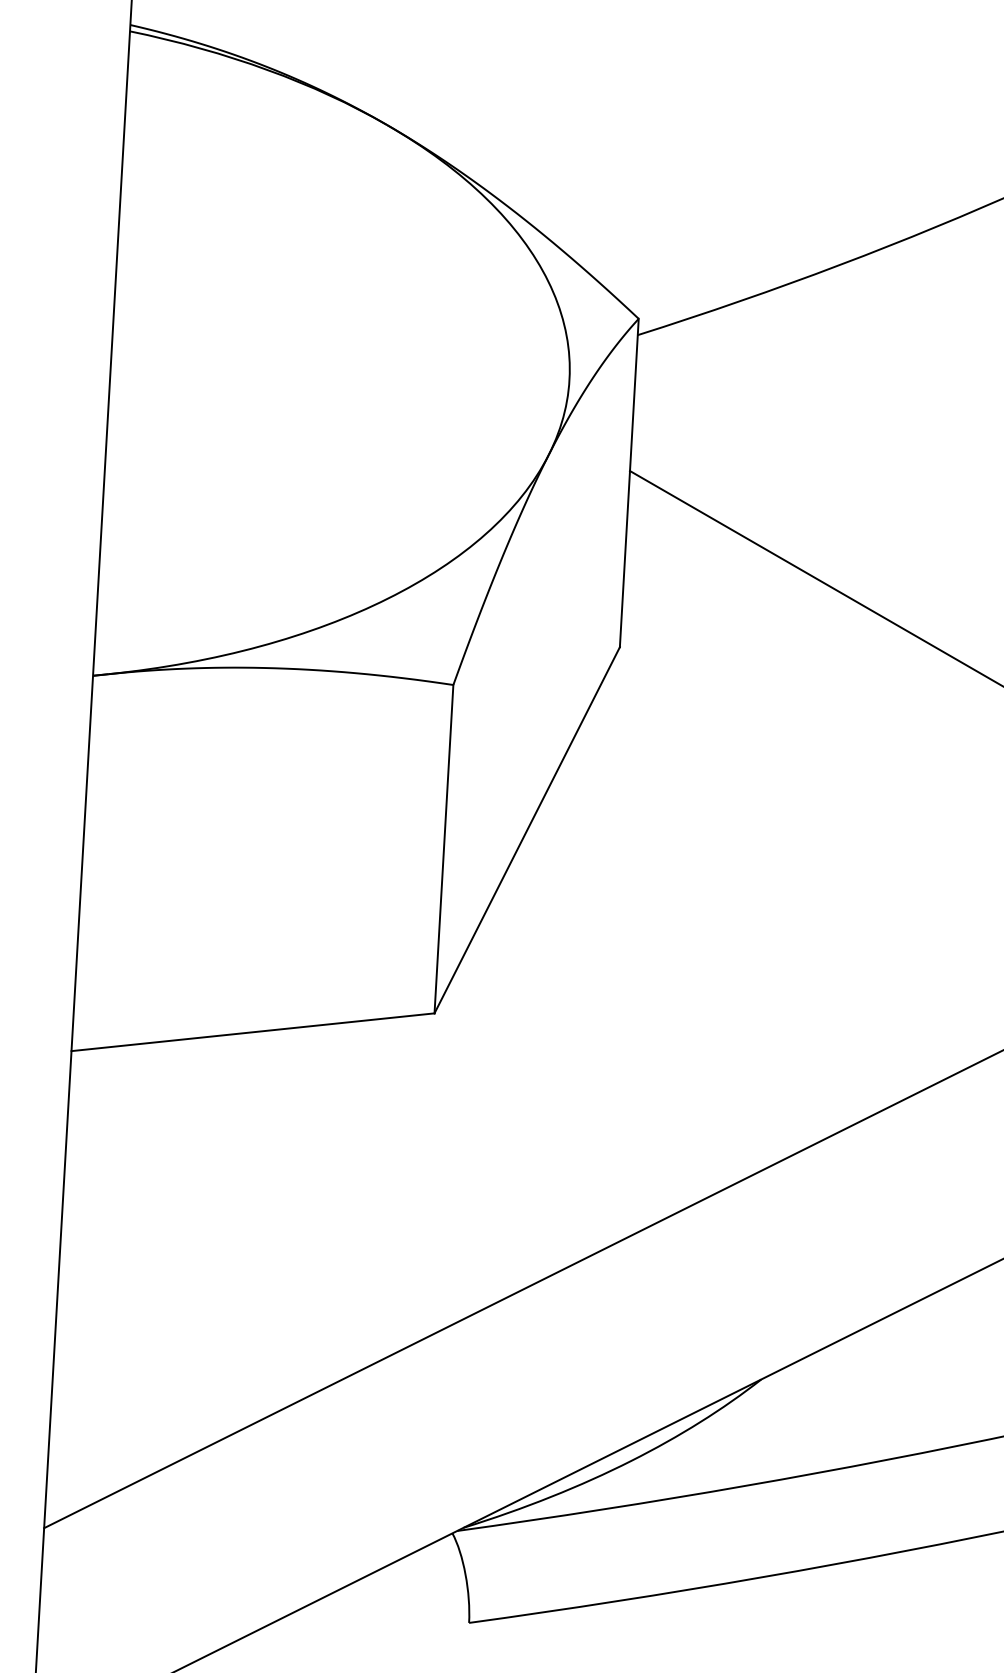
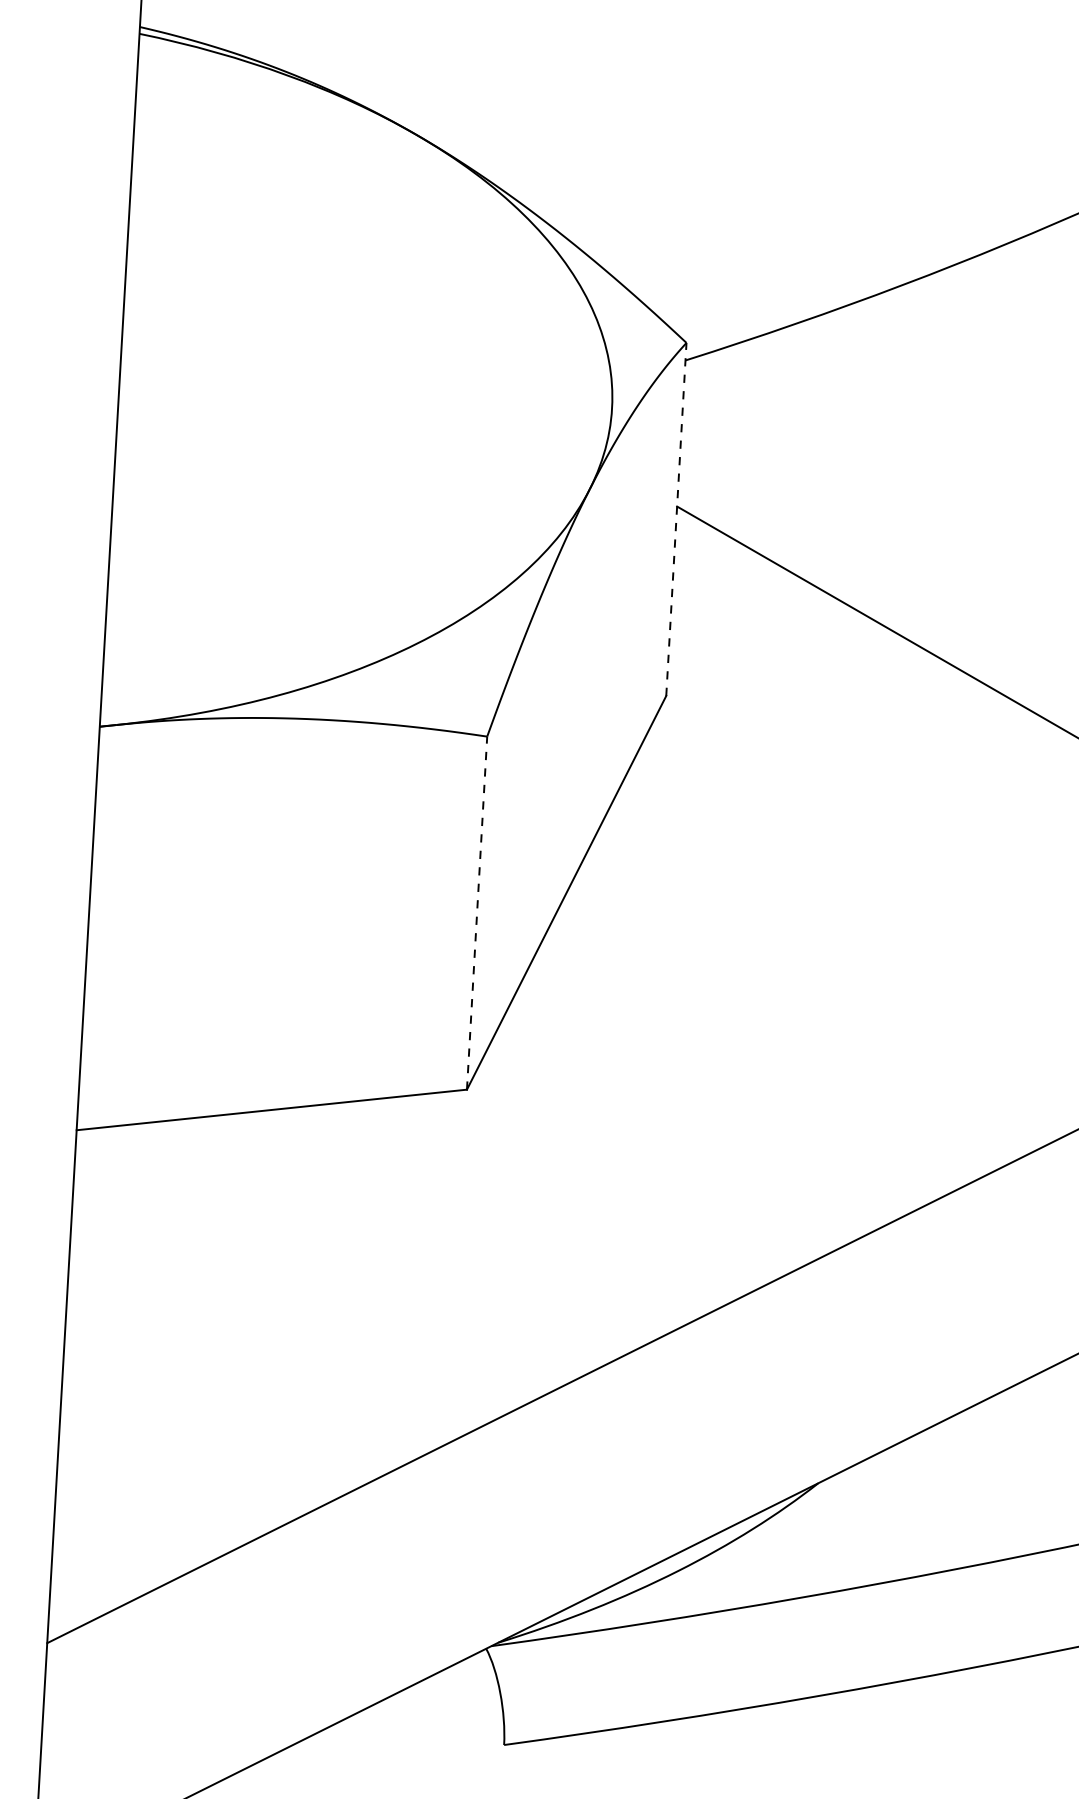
line: (629, 483) -> (676, 519), solid -> dashed
line: (444, 849) -> (477, 913), solid -> dashed

